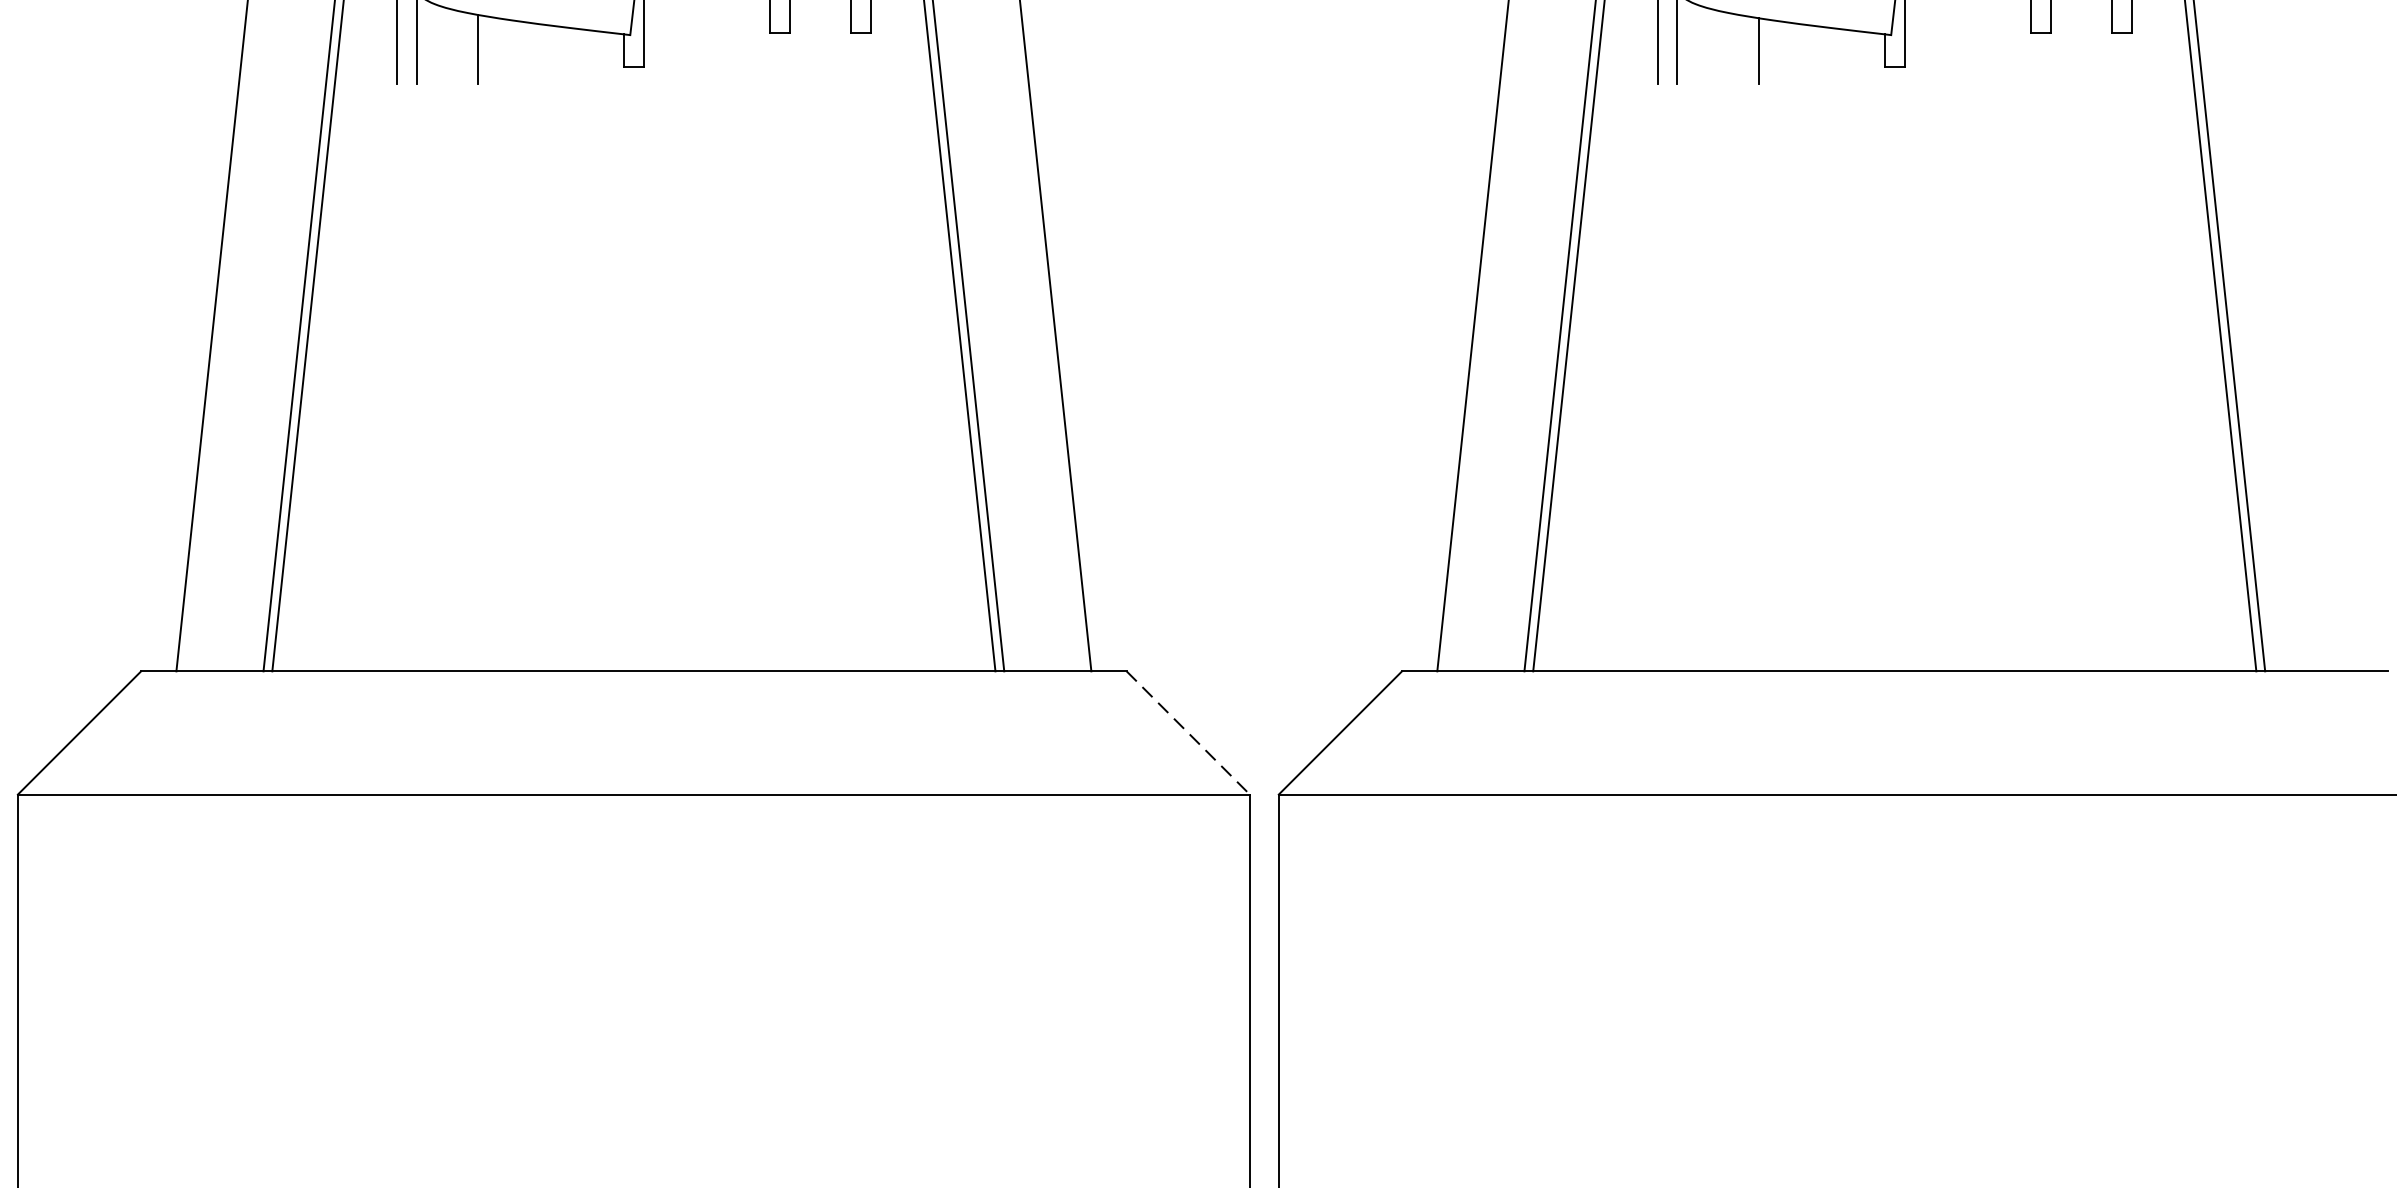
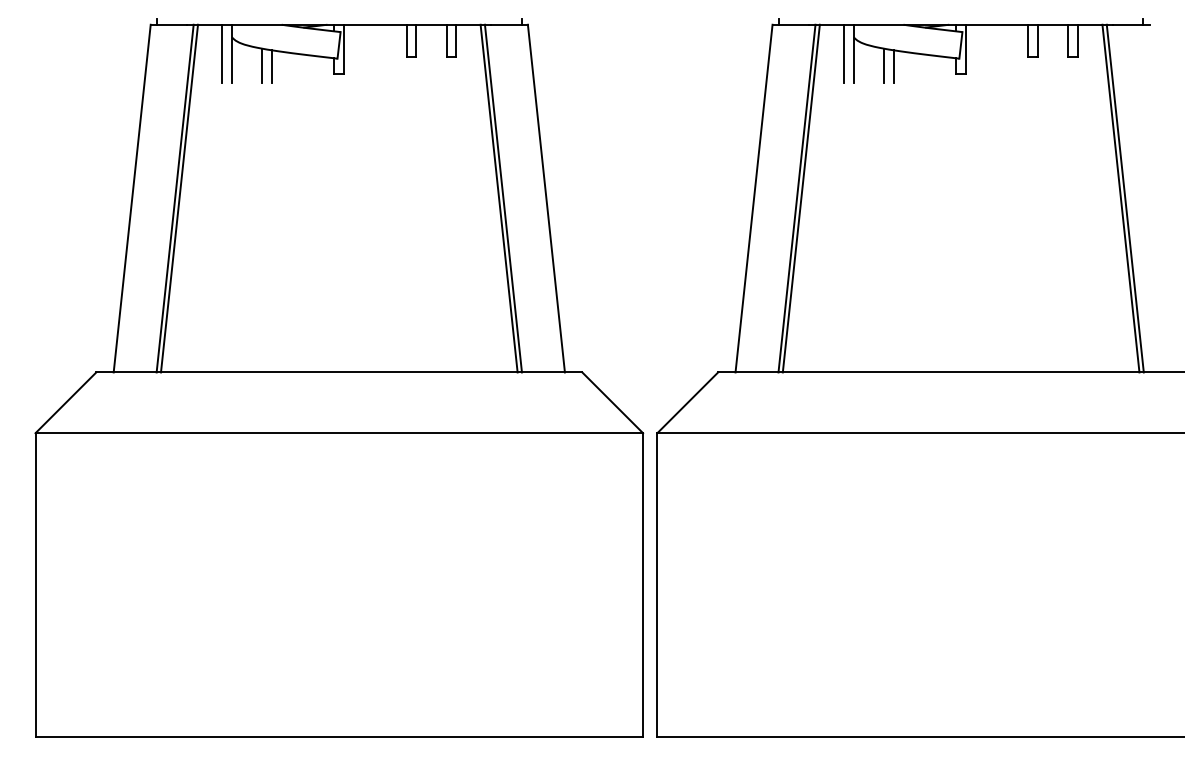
line: (1739, 48) -> (884, 65), added
line: (498, 50) -> (272, 66), added
line: (1187, 732) -> (612, 402), dashed -> solid

